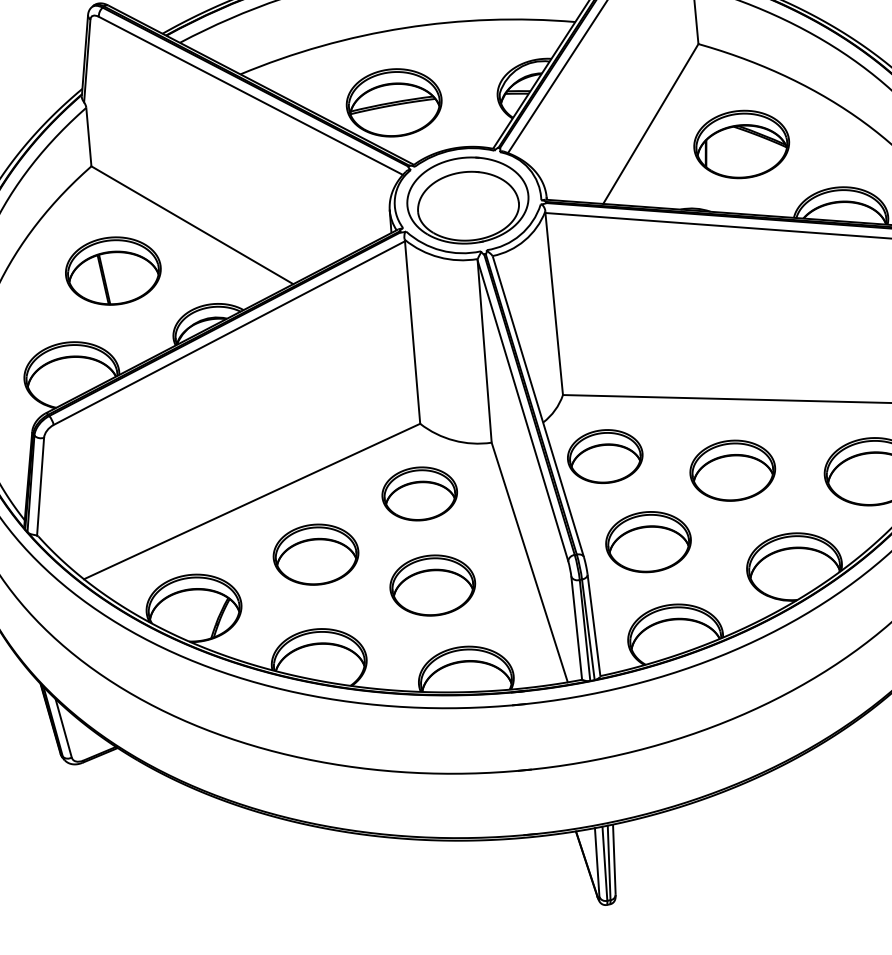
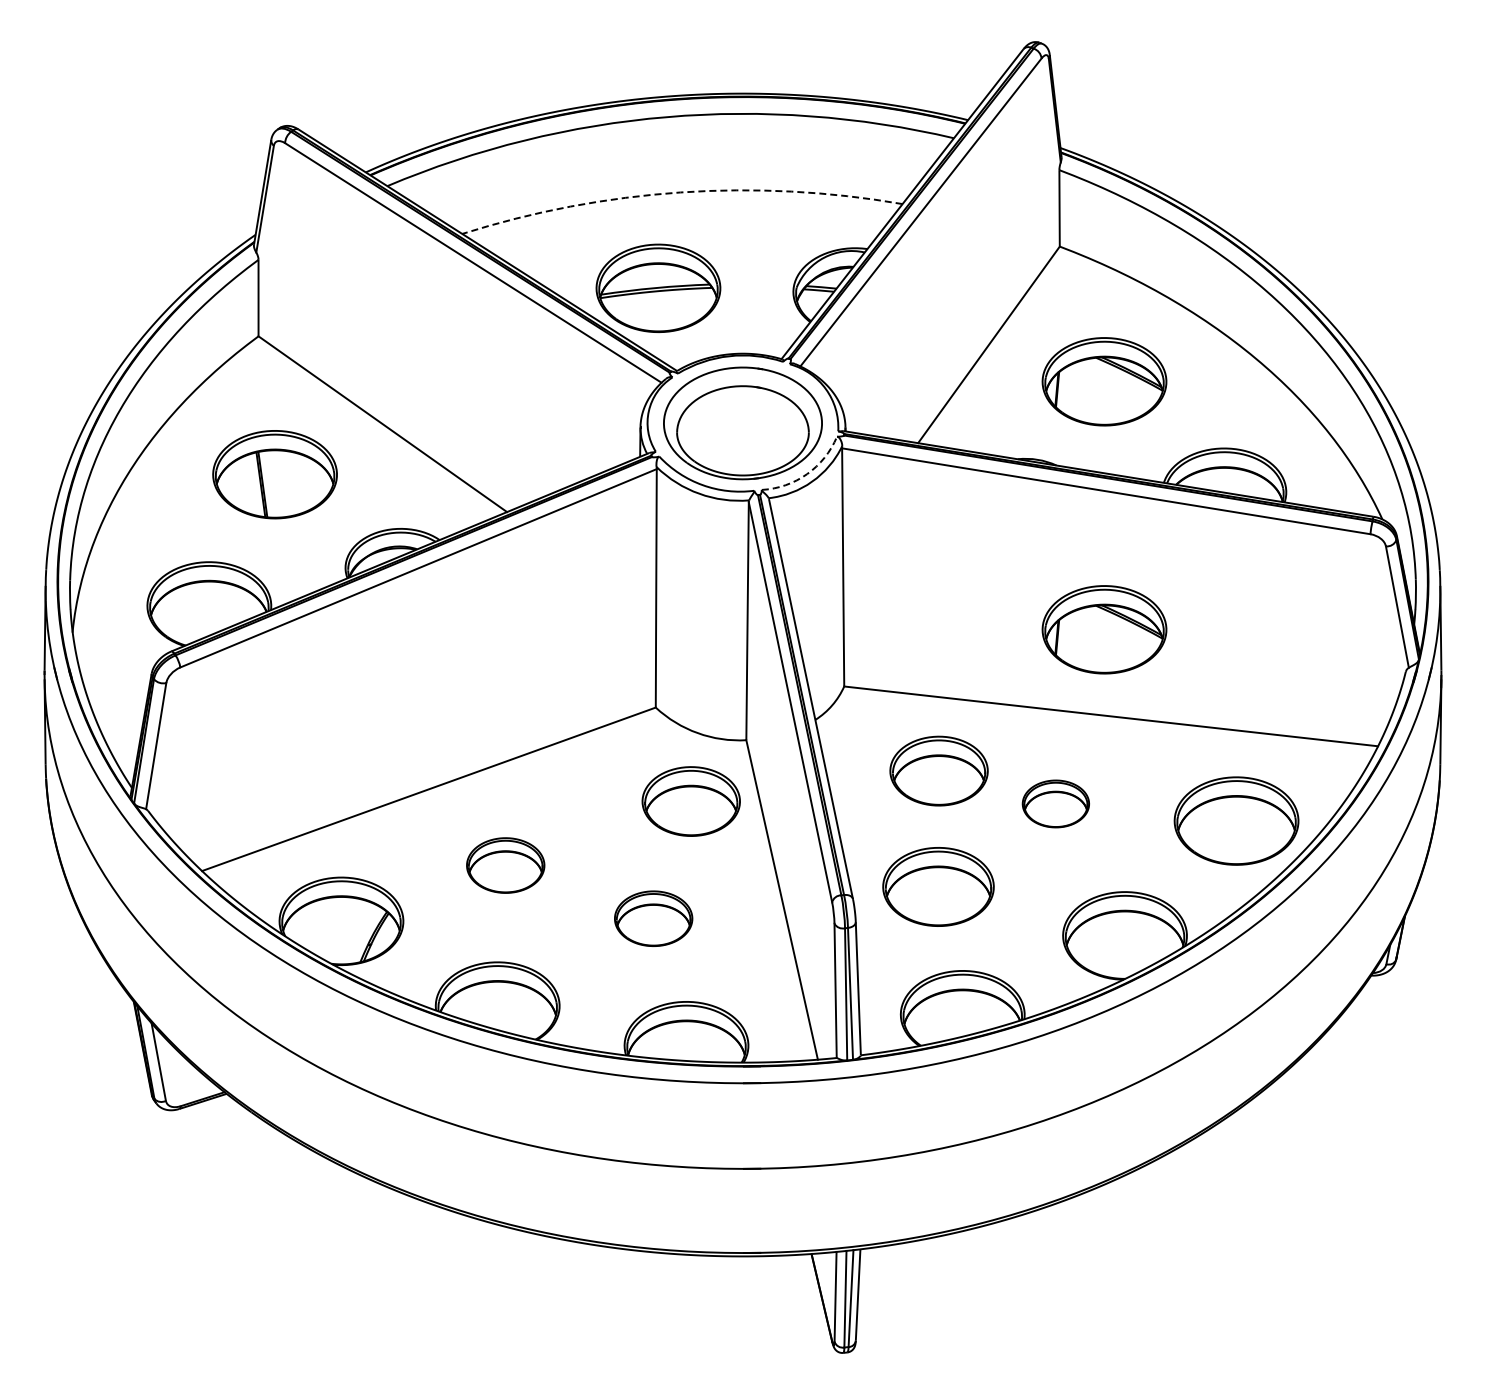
arc: (404, 28) -> (680, 192), solid -> dashed
arc: (520, 235) -> (807, 474), solid -> dashed
part: (758, 334) -> (1104, 629), added
part: (604, 456) -> (938, 770), moved
part: (732, 470) -> (1055, 803), size x0.6
part: (419, 493) -> (690, 801), moved
part: (315, 554) -> (505, 865), size x0.7
part: (432, 585) -> (653, 918), size x0.7

